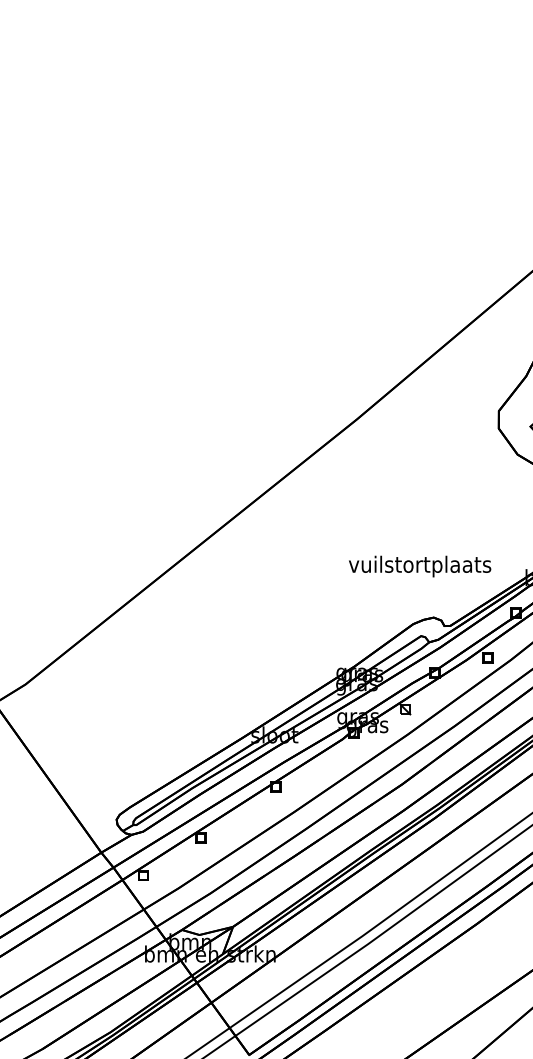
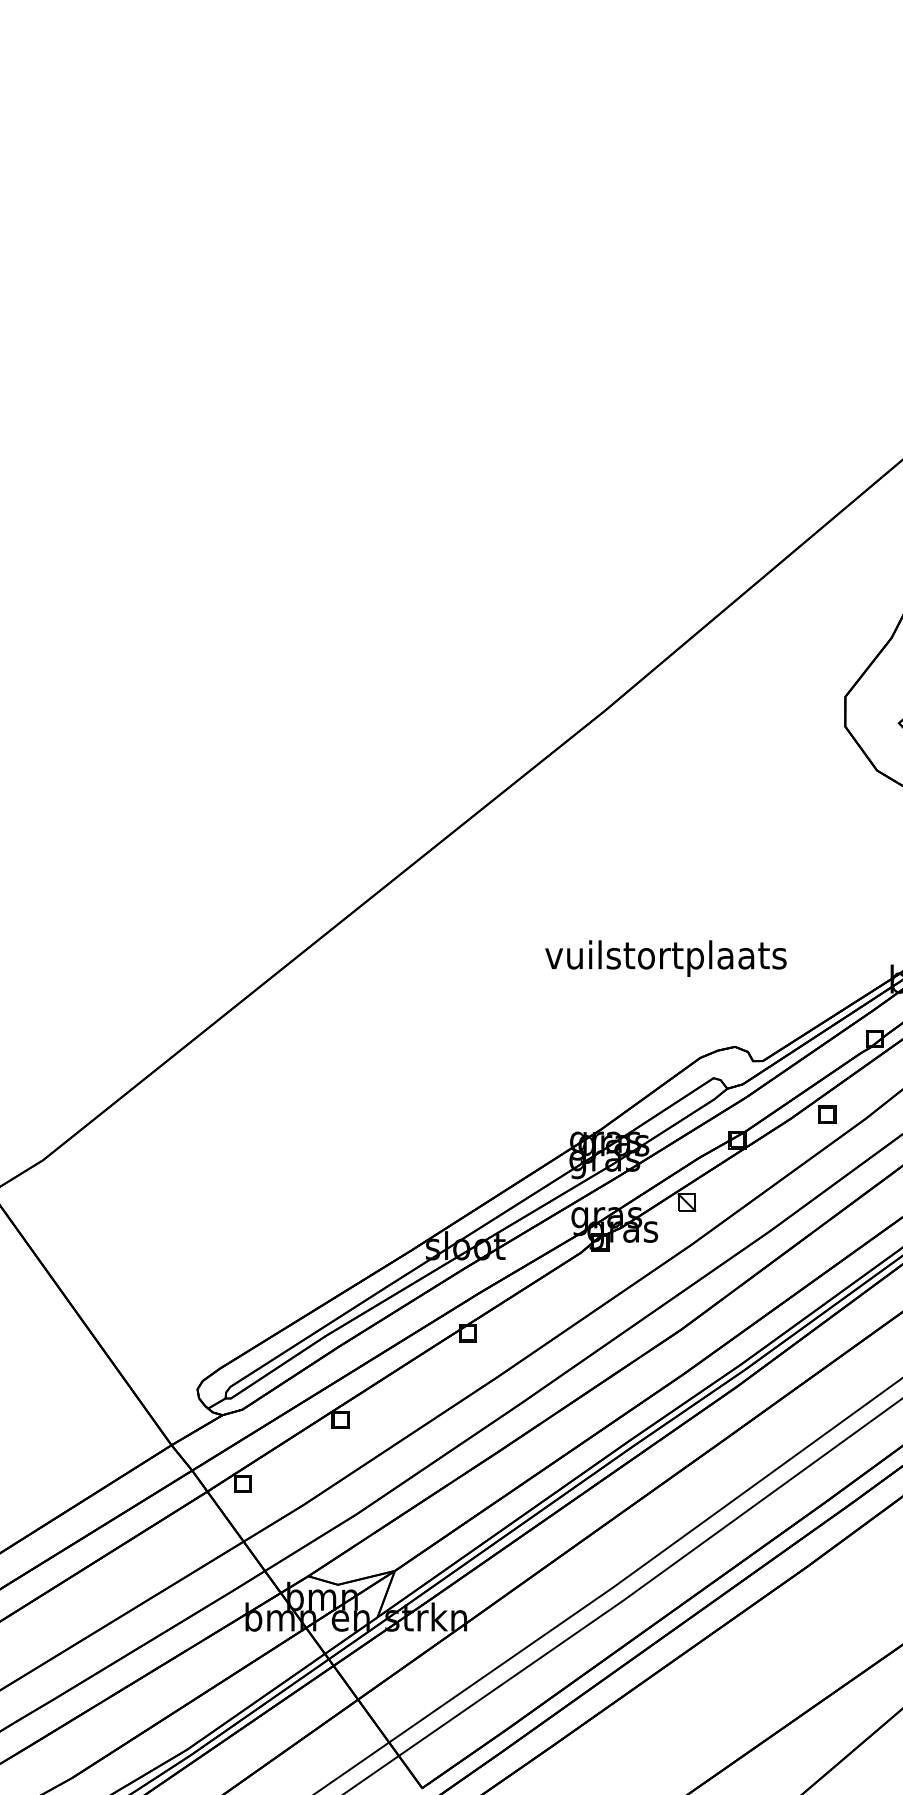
text: (420, 566) -> (666, 958), moved

